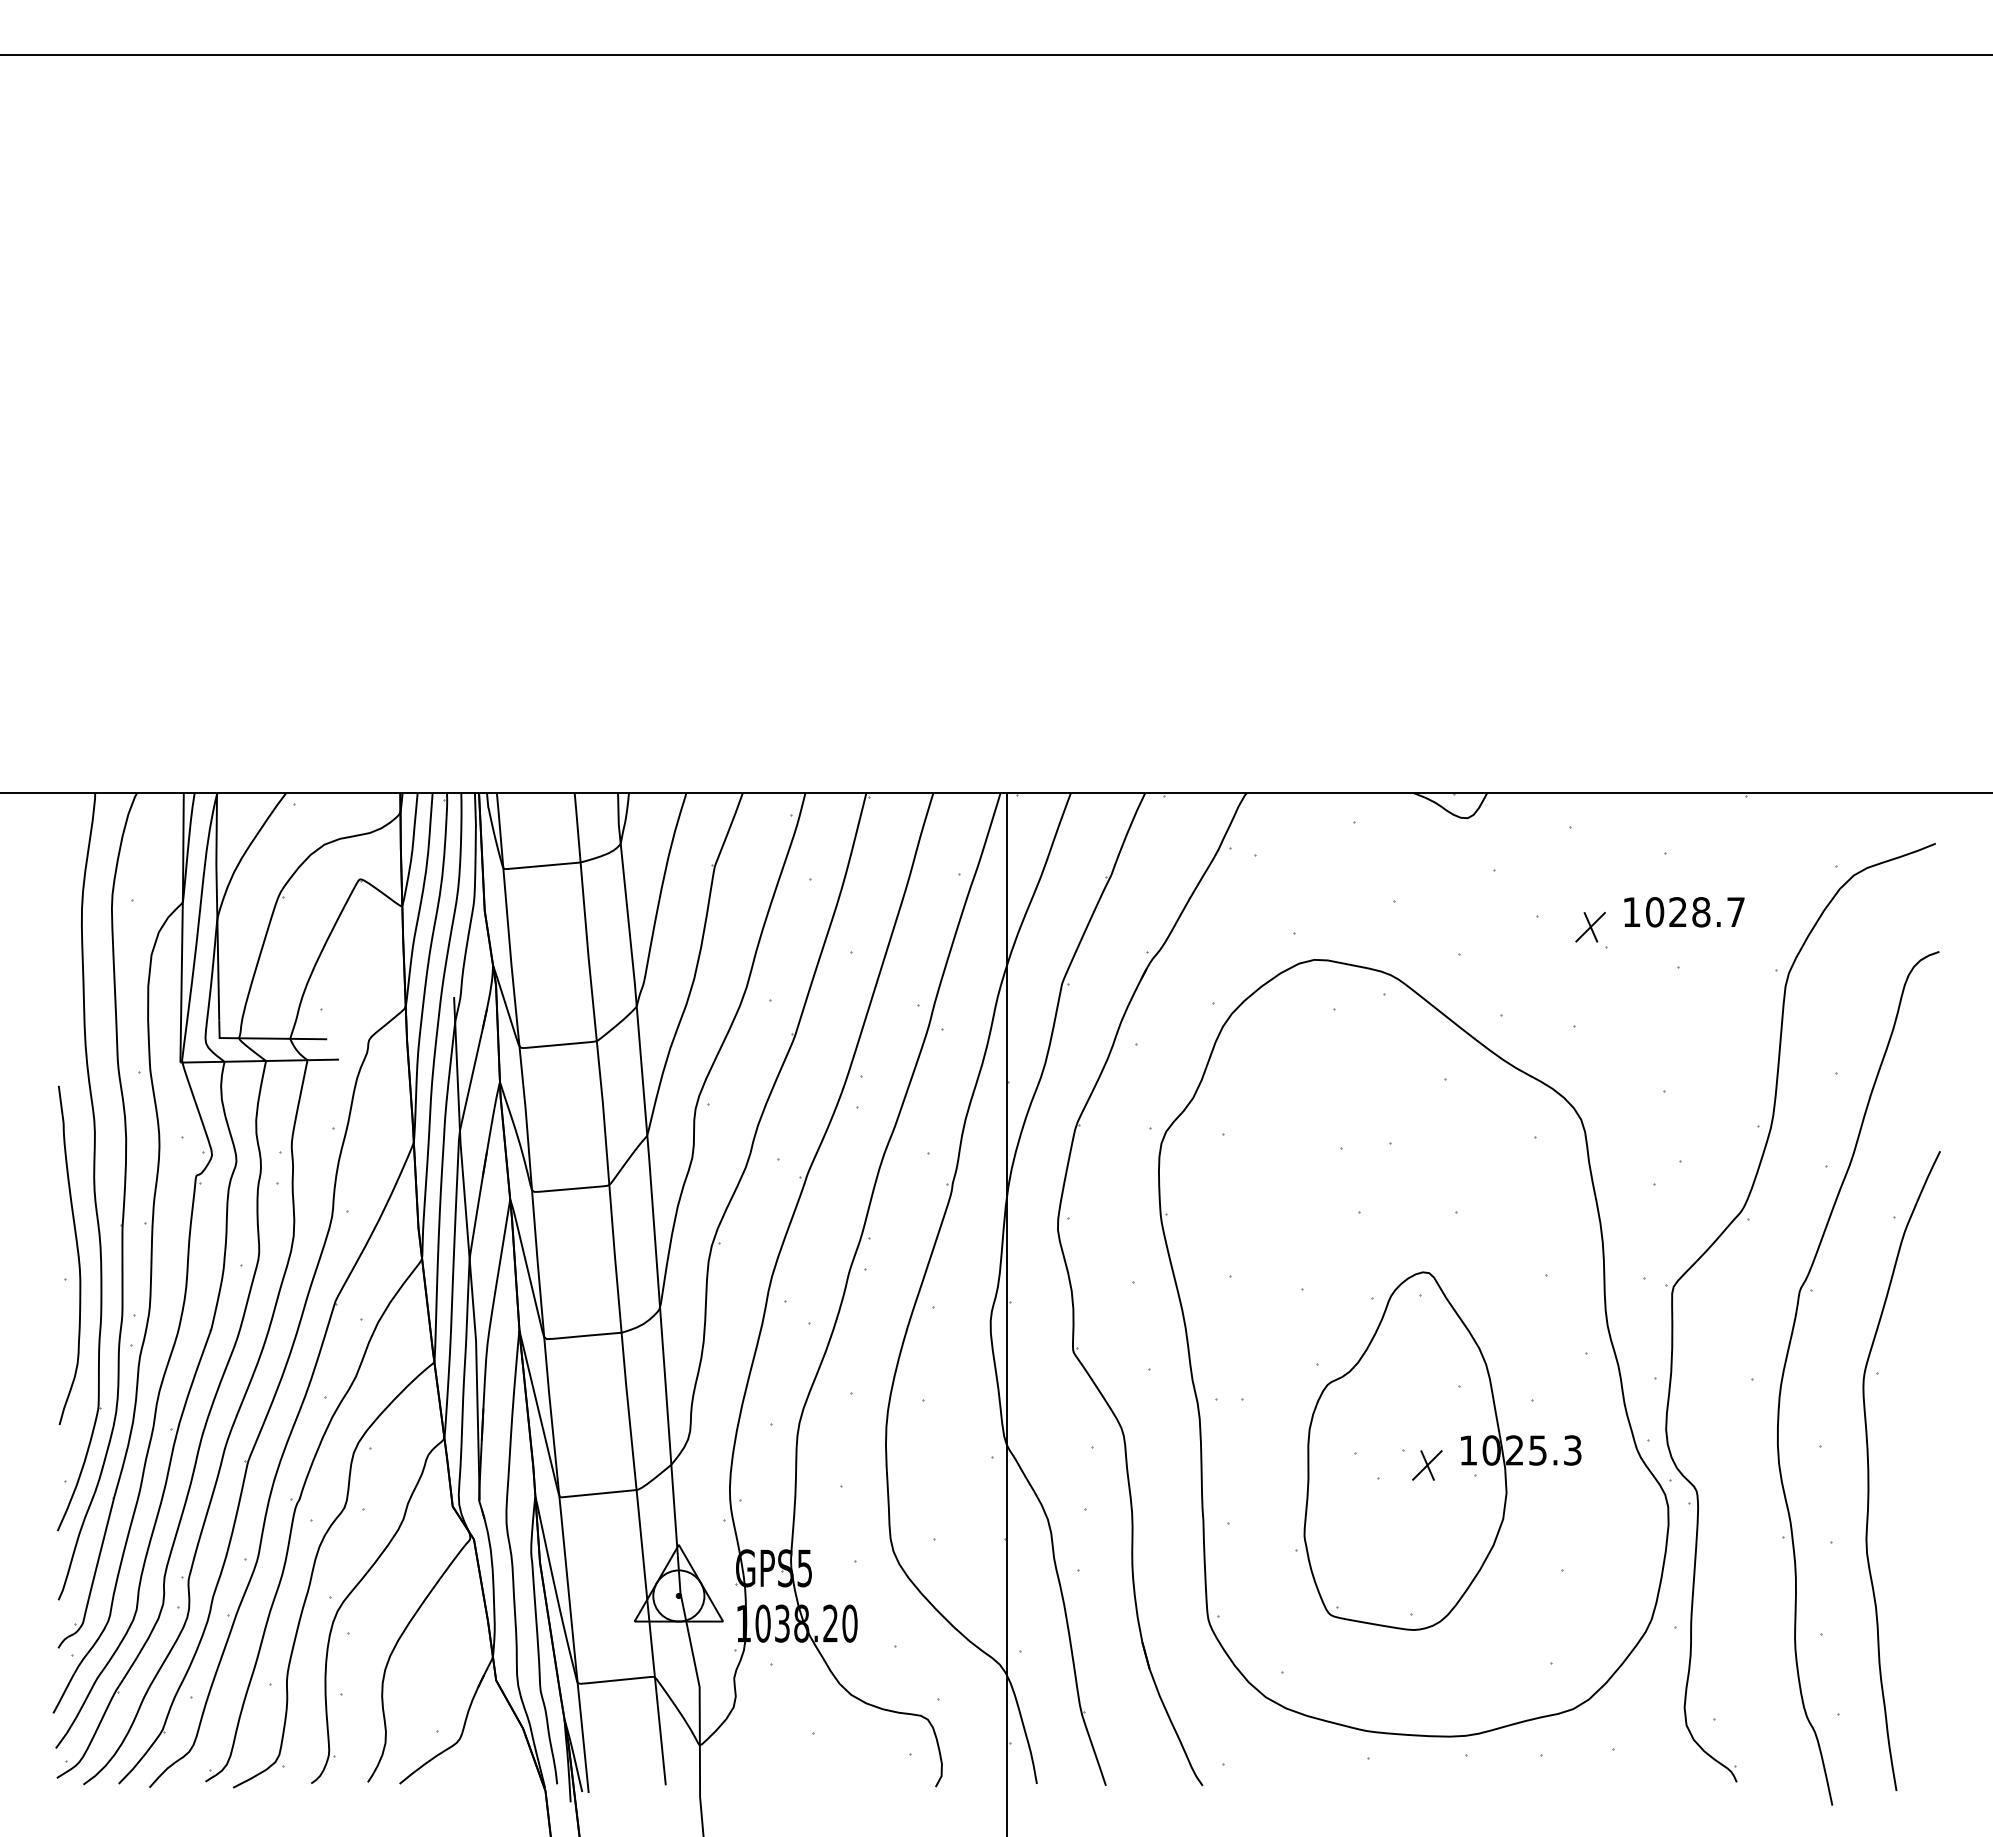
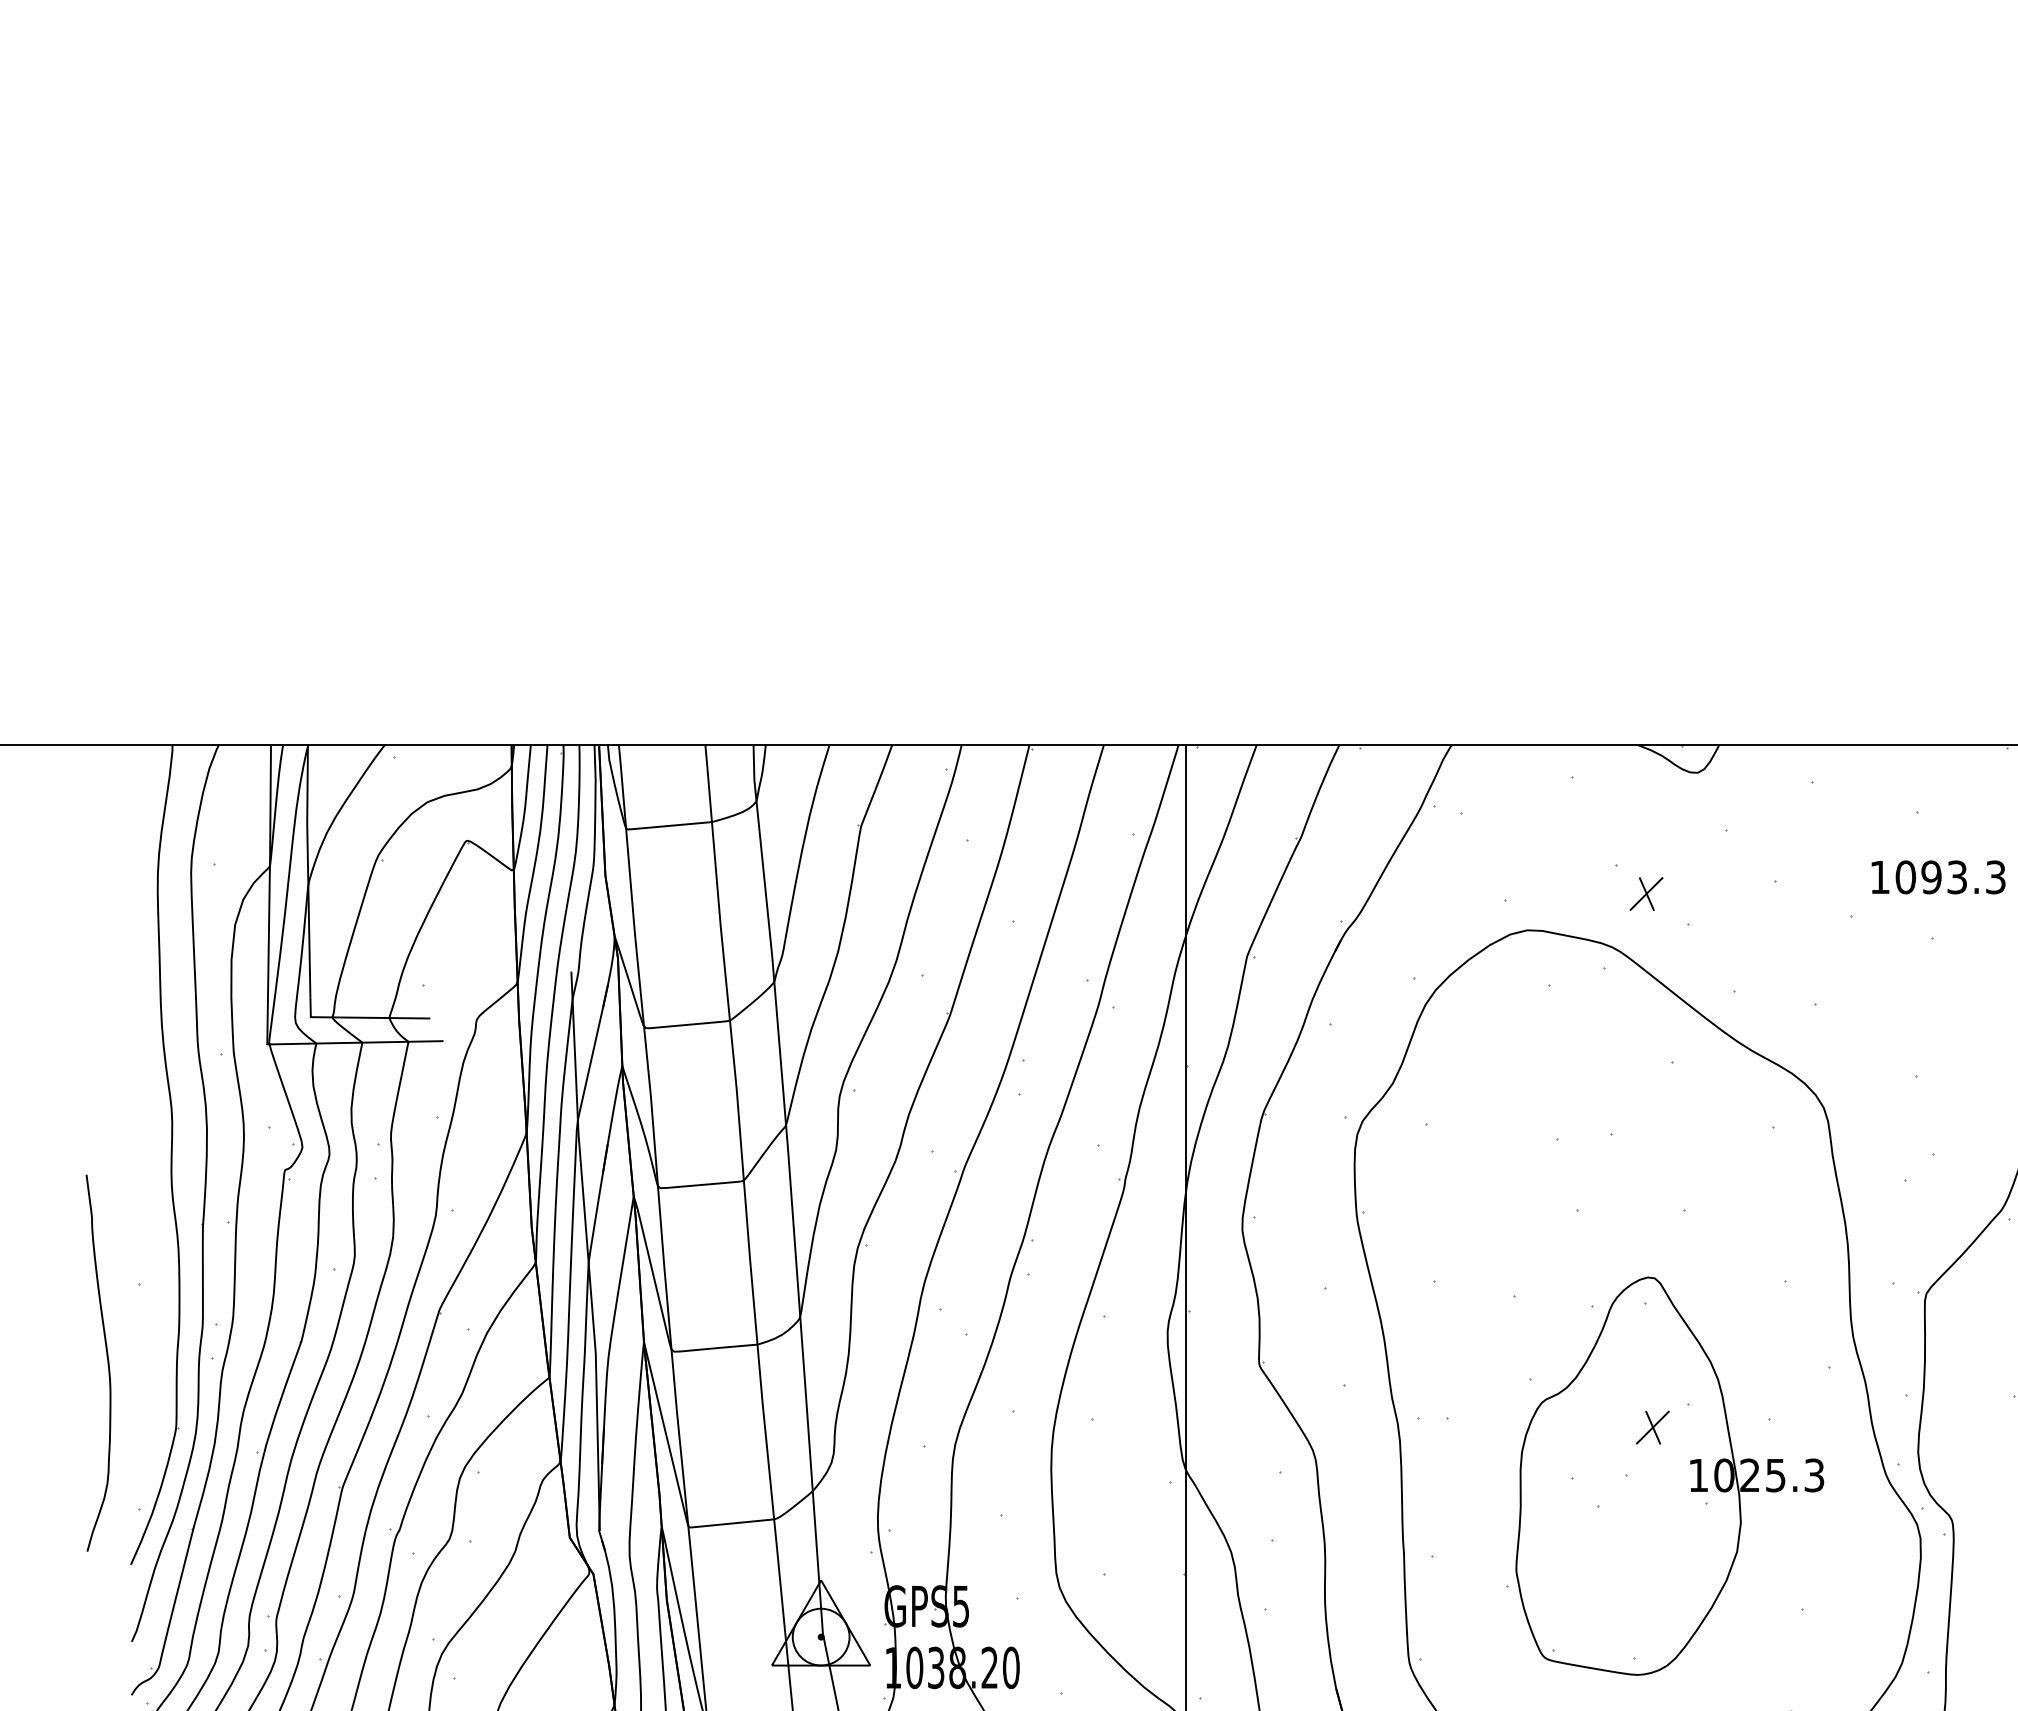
text: (1706, 912) -> (1963, 877), 1028.7 -> 1093.3
part: (1590, 927) -> (1646, 894), moved
curve: (77, 1255) -> (107, 1363), moved
part: (1427, 1465) -> (1653, 1427), moved

